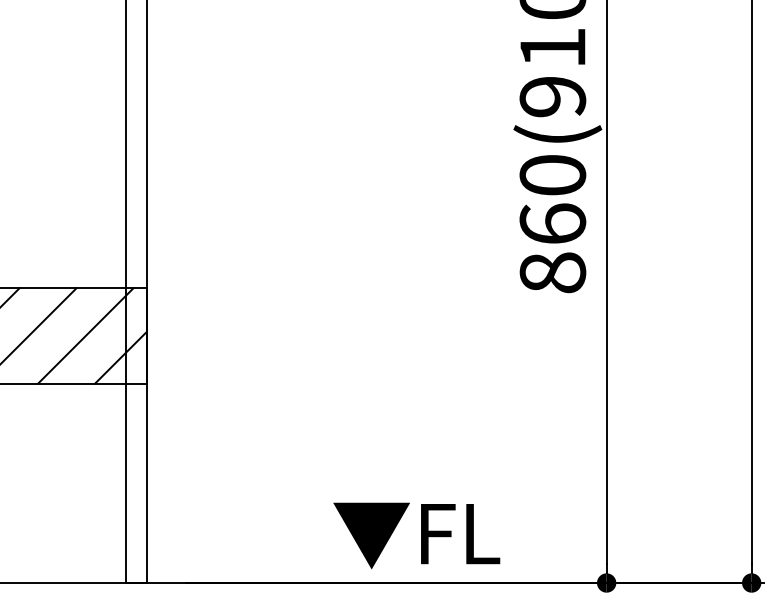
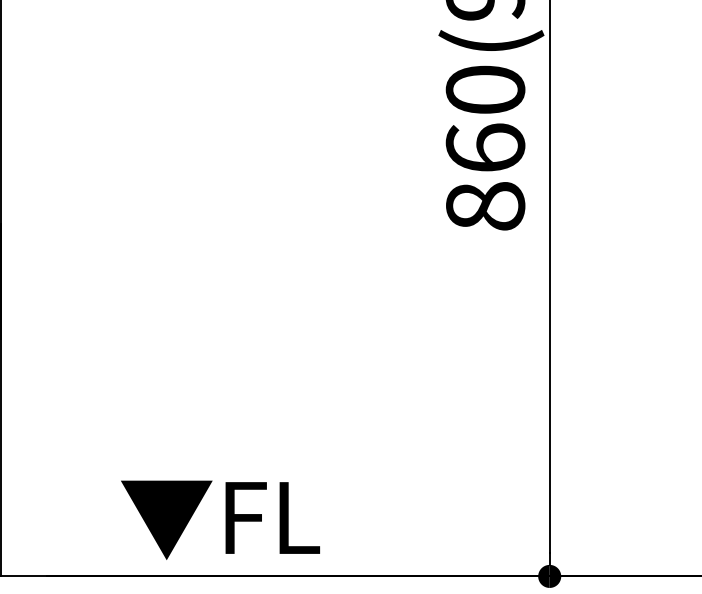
text: (416, 535) -> (220, 519), moved

